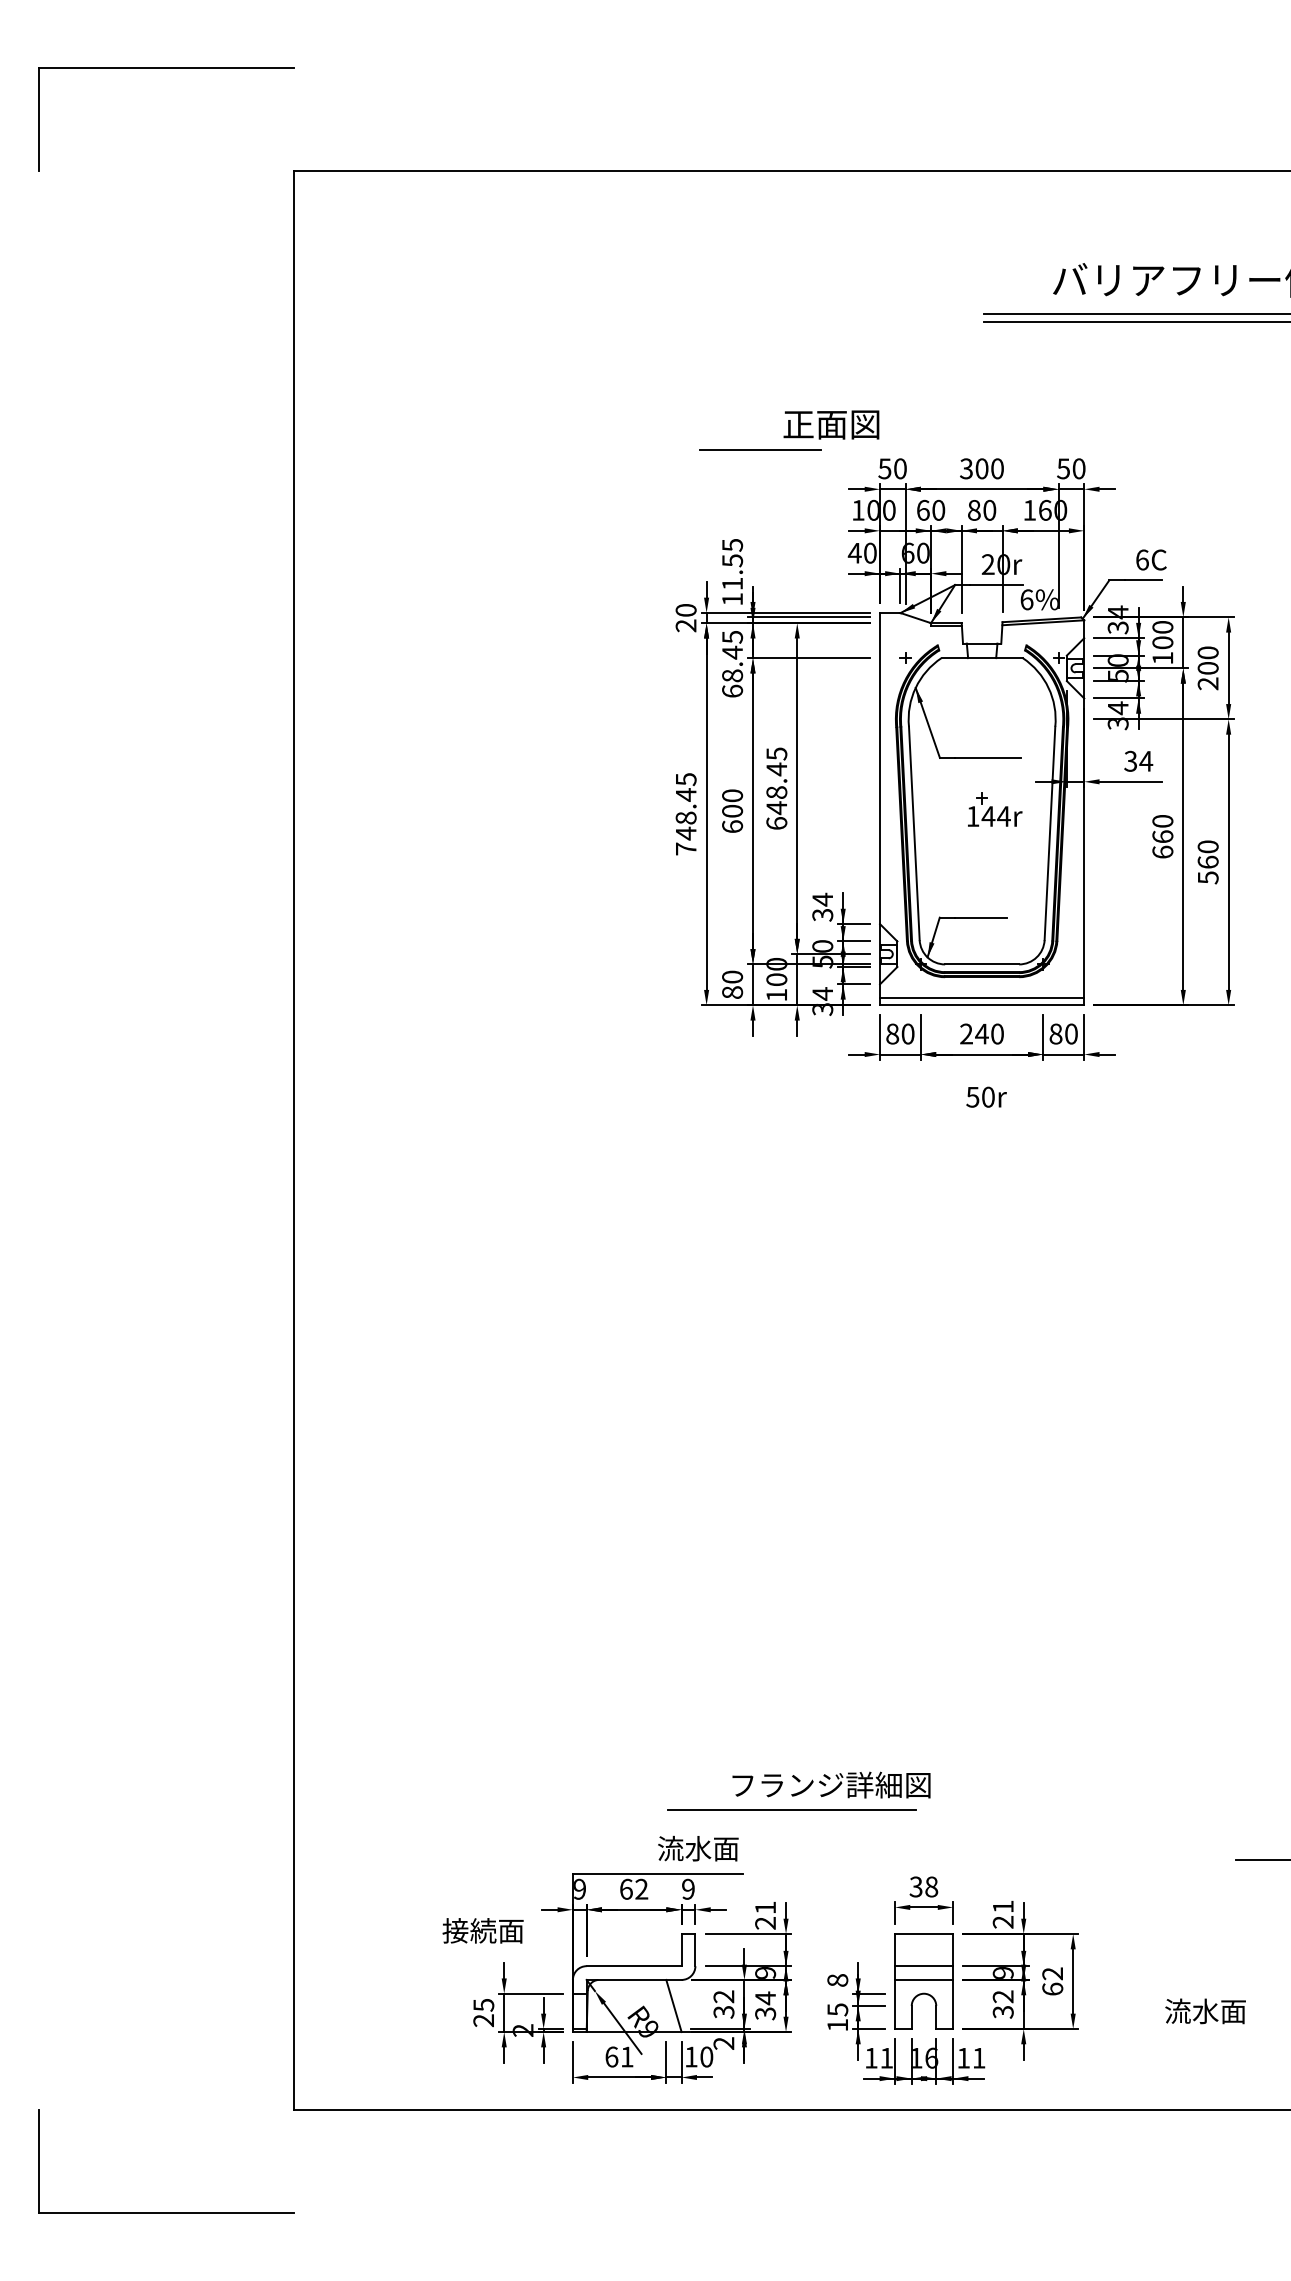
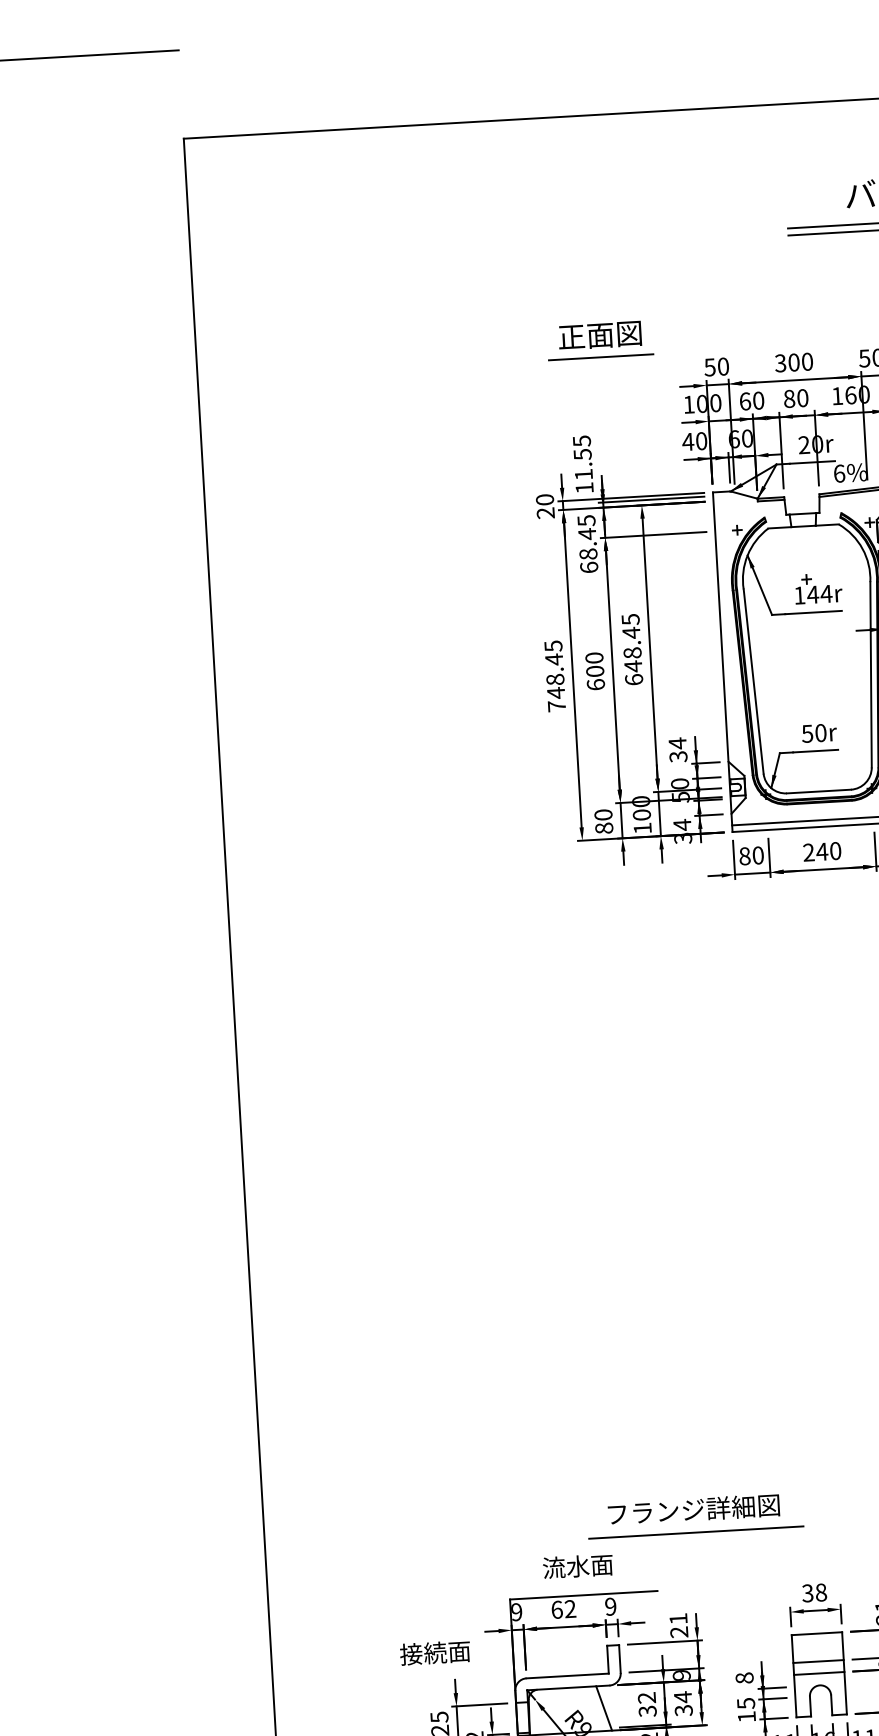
text: (831, 424) -> (600, 335), moved
part: (995, 809) -> (818, 588), moved
text: (986, 1096) -> (819, 732), moved
text: (831, 1784) -> (693, 1509), moved
text: (698, 1848) -> (578, 1566), moved

